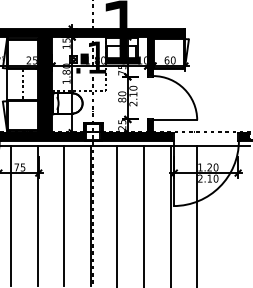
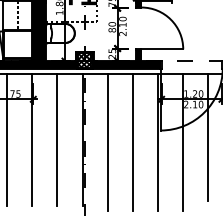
hatch: (92, 131) -> (84, 59), added
line: (223, 213) -> (208, 137), added

